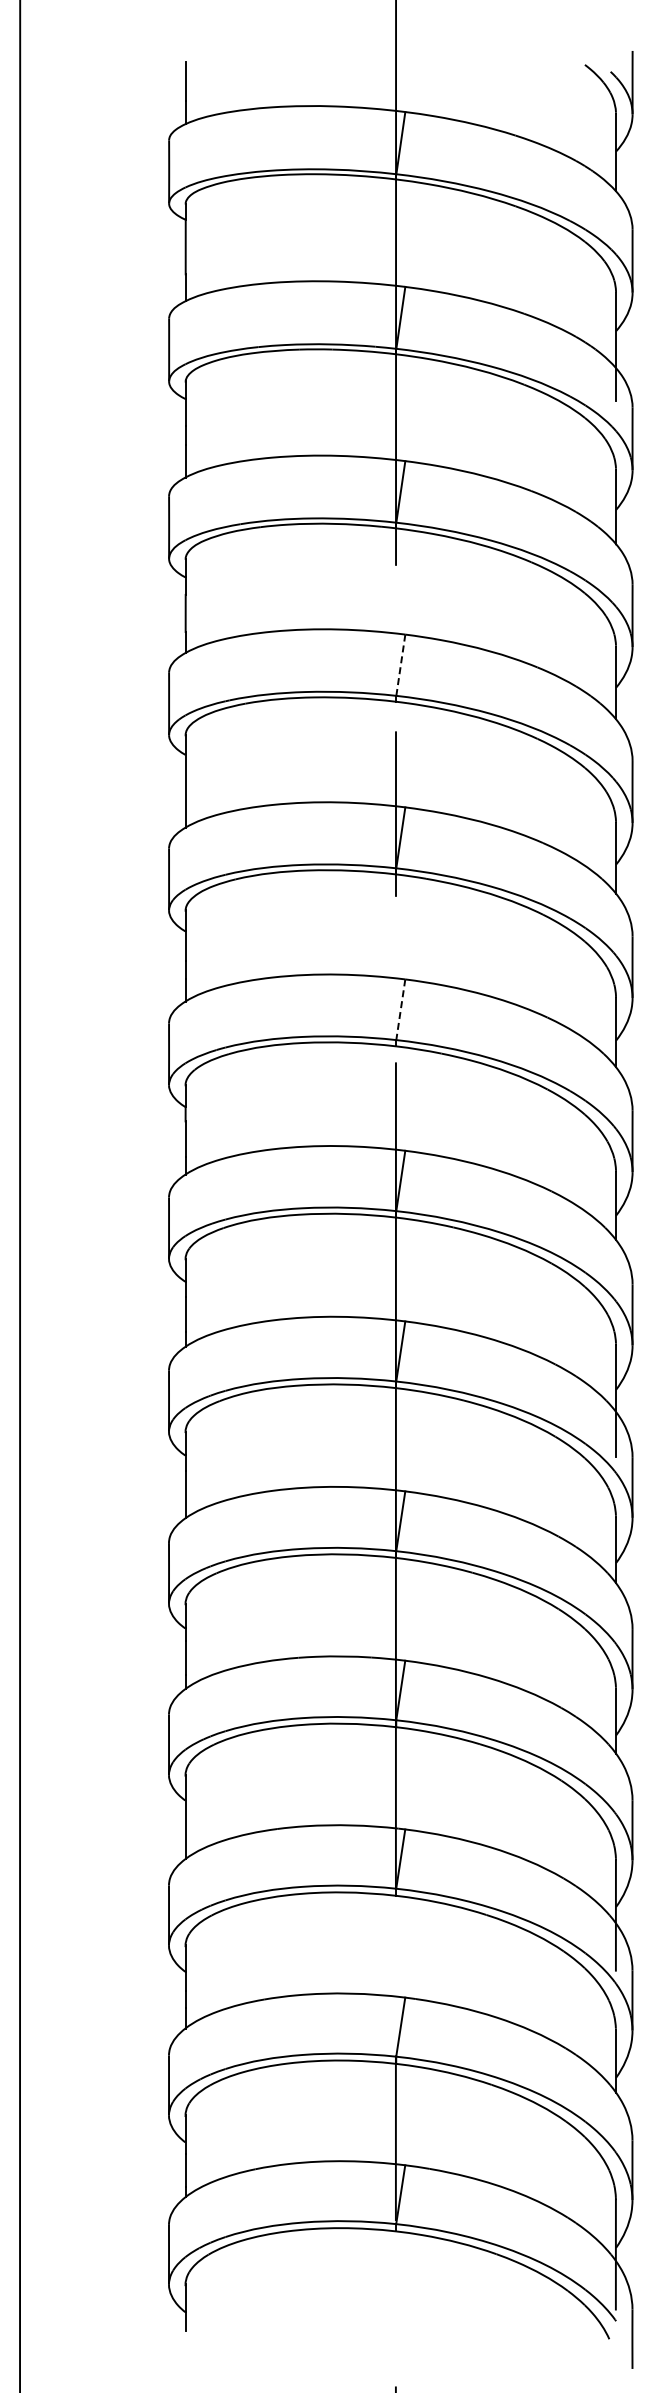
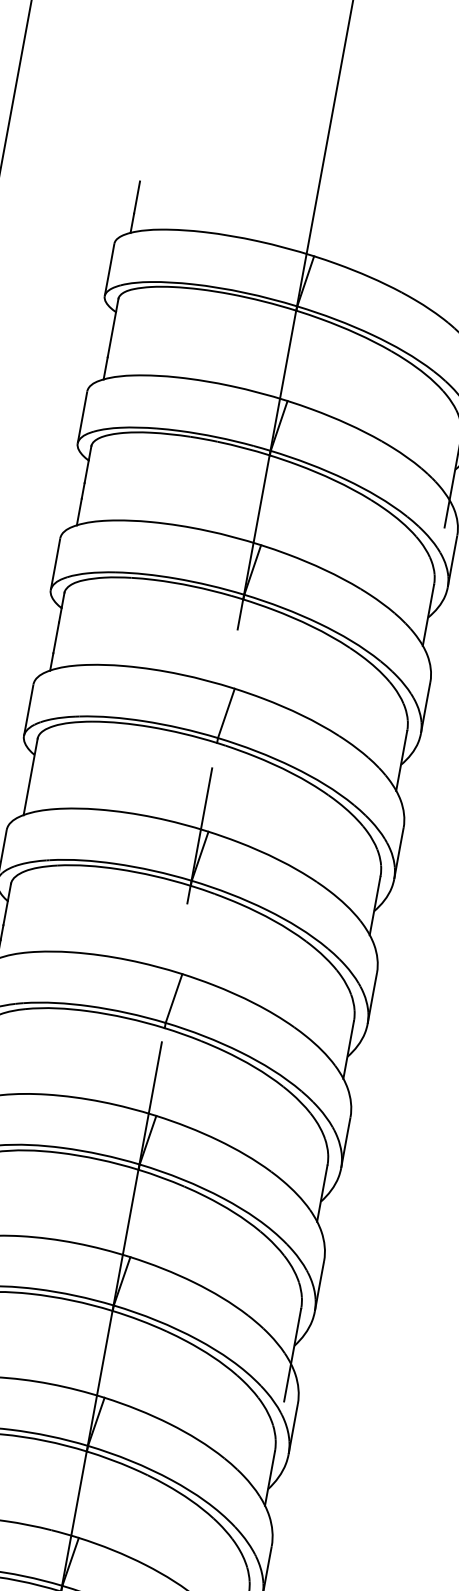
line: (400, 665) -> (226, 713), dashed -> solid
line: (400, 1009) -> (173, 998), dashed -> solid

